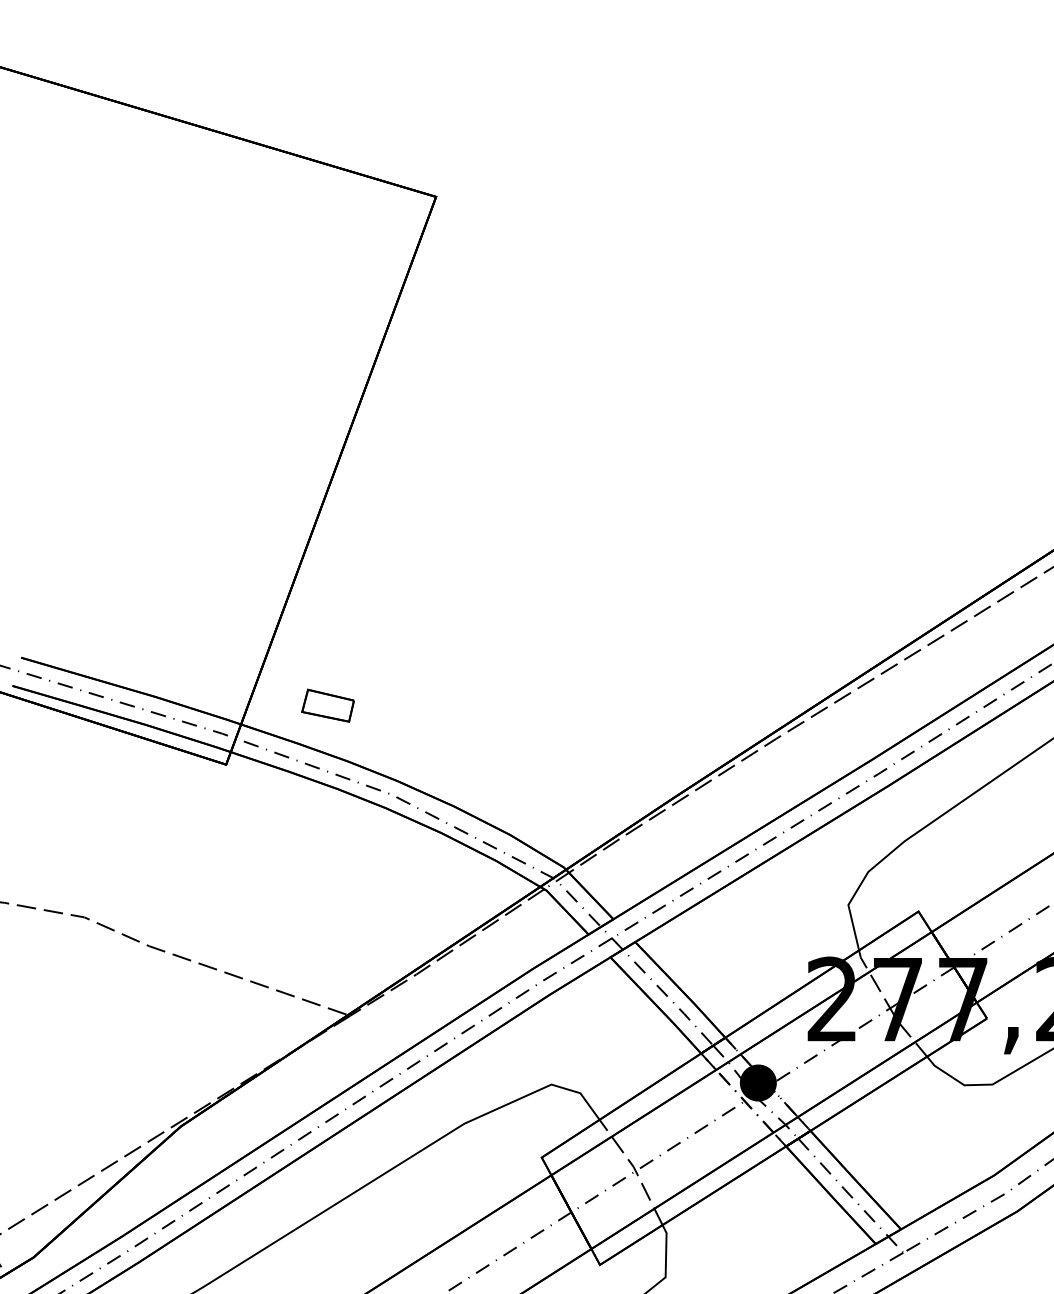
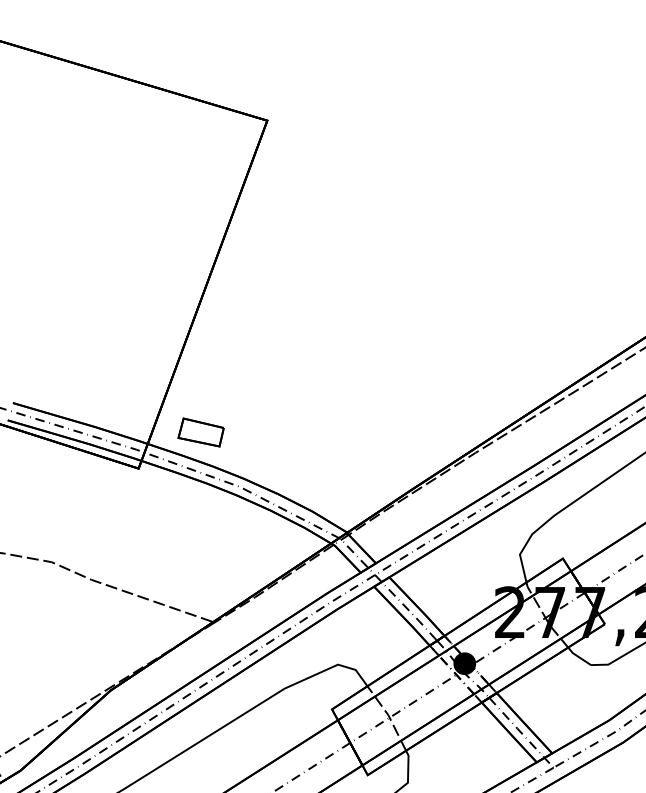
part: (327, 705) -> (200, 432), size x1.43

